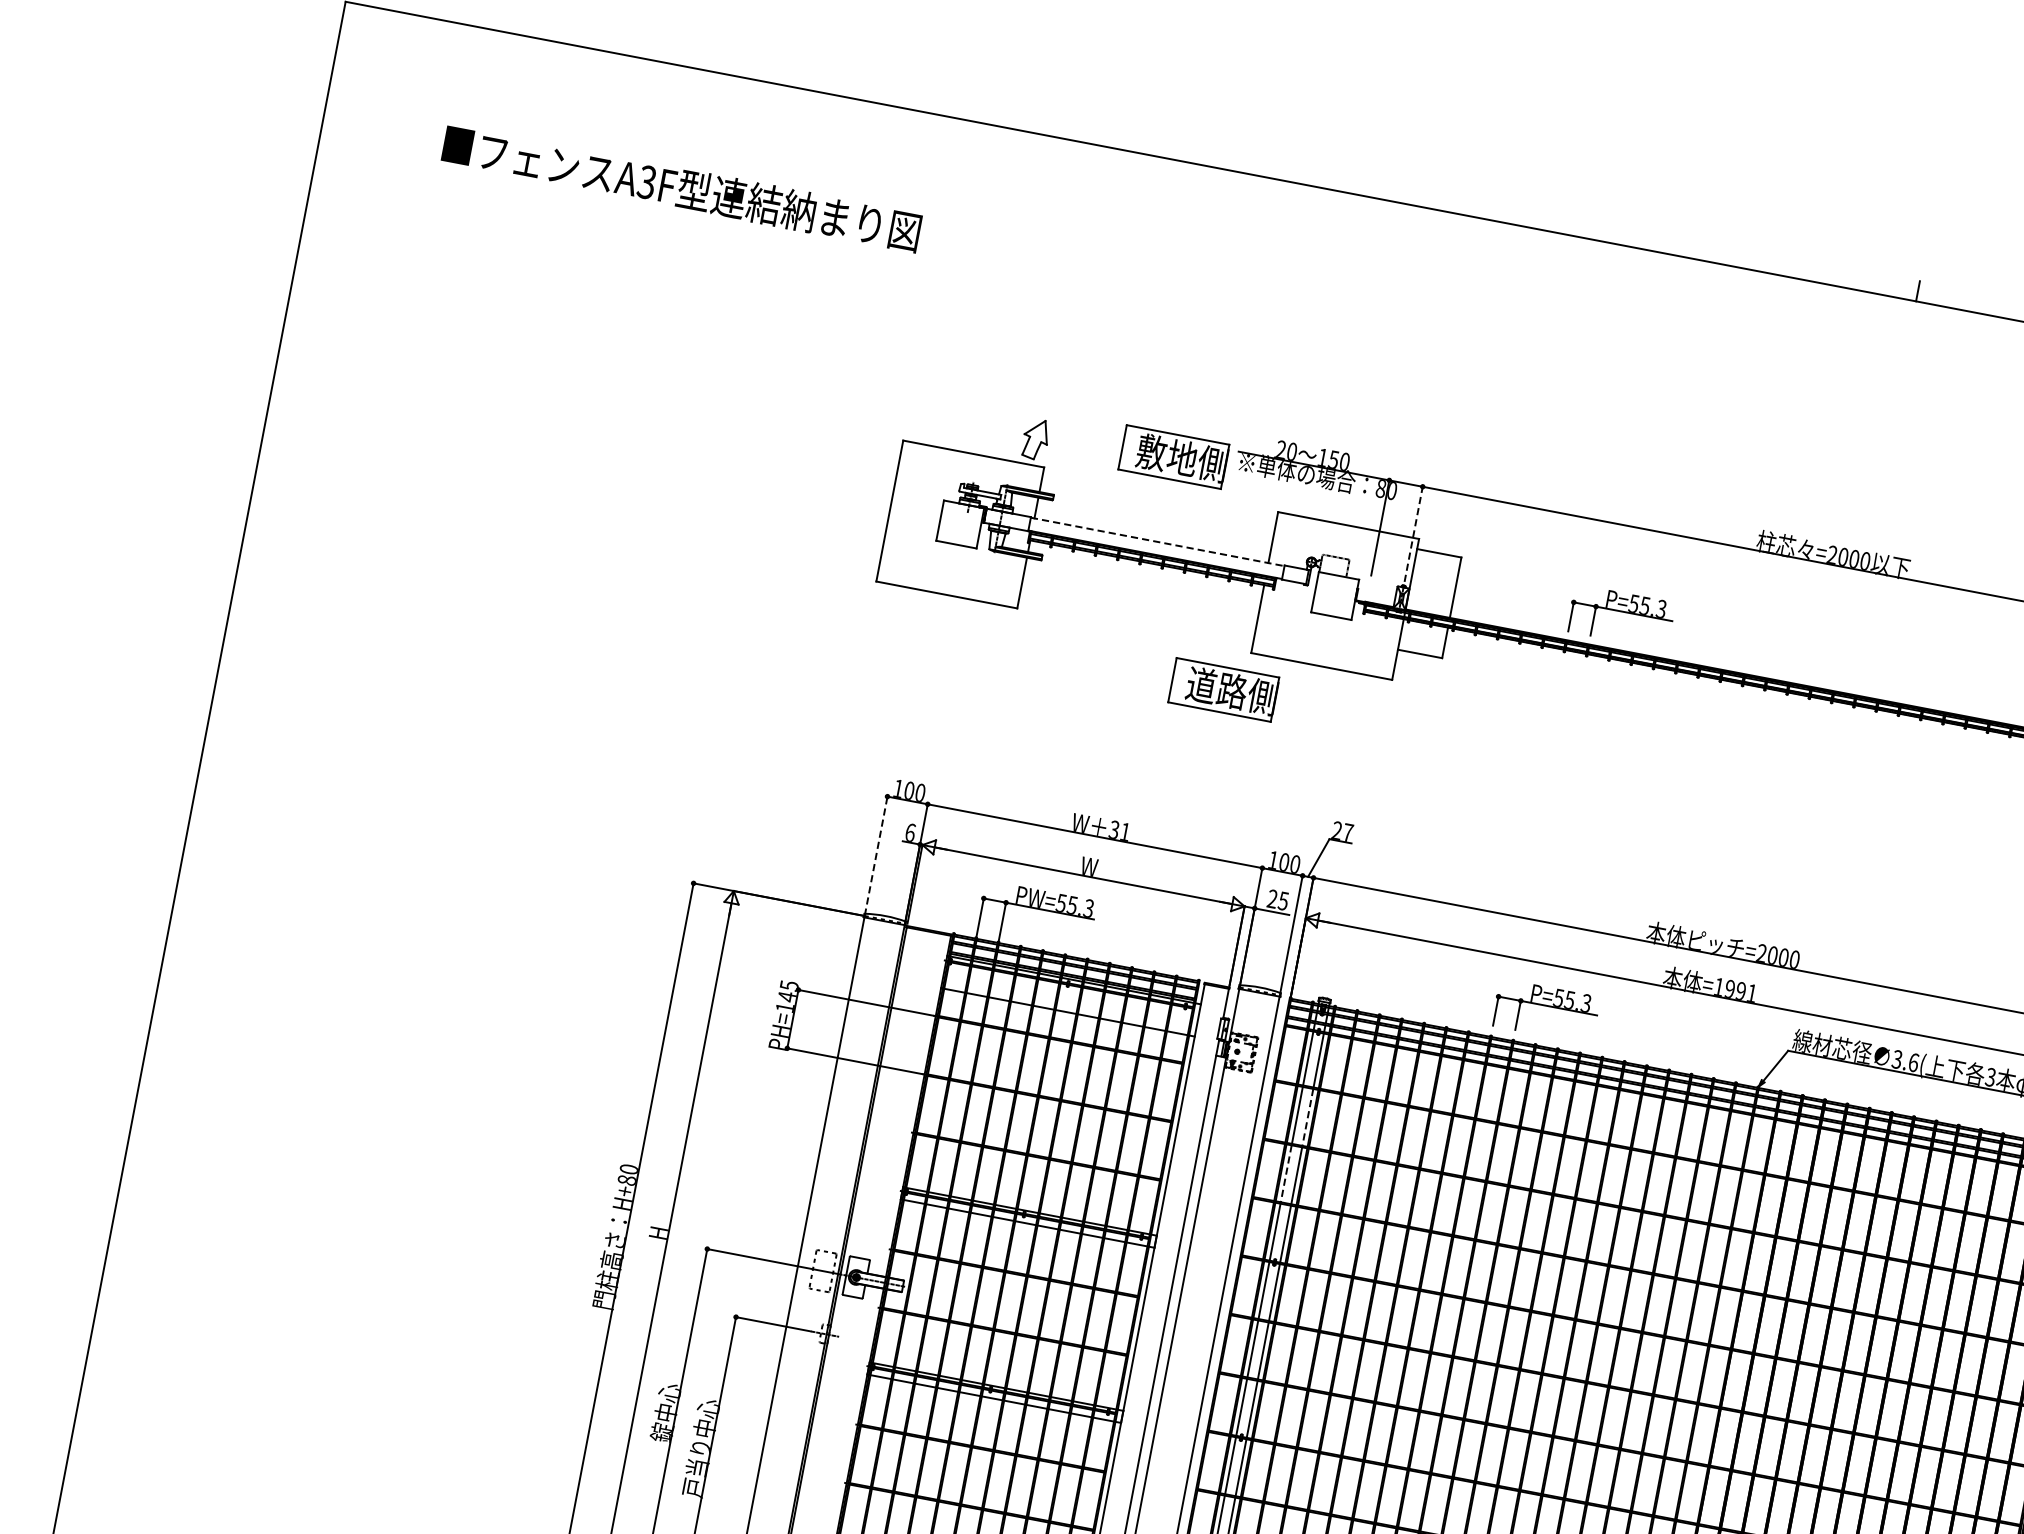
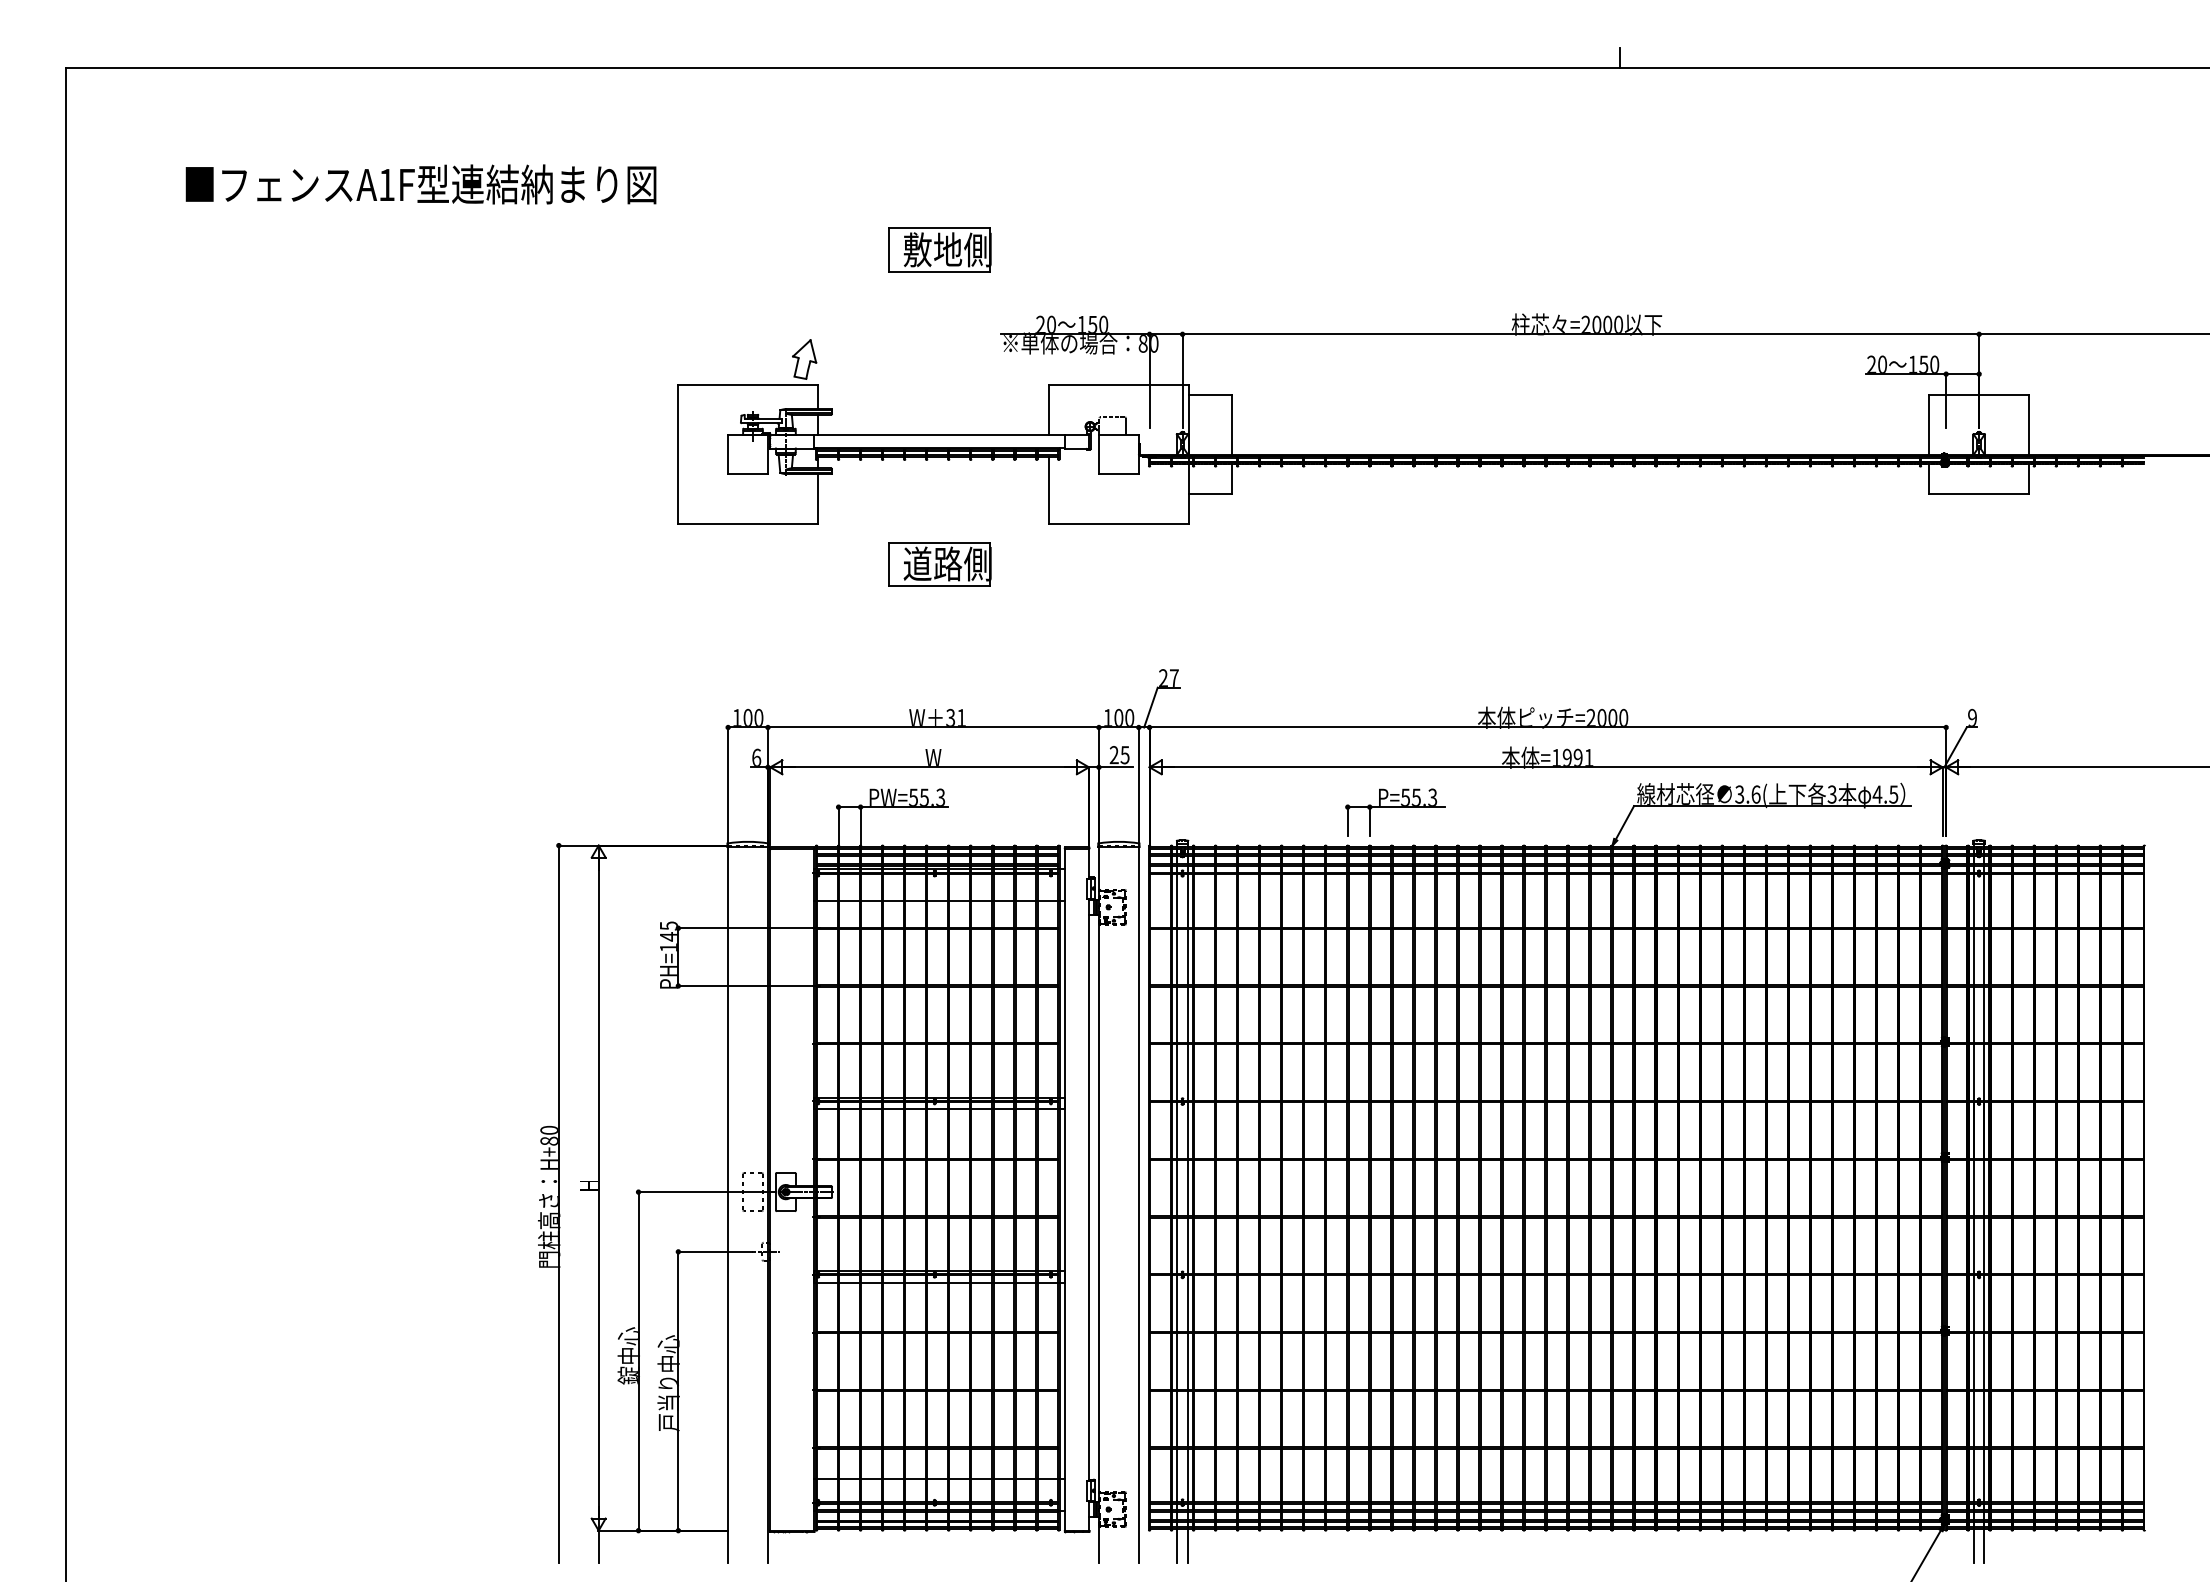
text: (646, 181) -> (386, 184), A3F -> A1F
part: (1173, 456) -> (939, 249), moved
line: (1413, 533) -> (1182, 380), dashed -> solid
line: (1158, 542) -> (940, 435), dashed -> solid
part: (1621, 616) -> (1395, 422), removed
part: (1223, 689) -> (939, 564), moved
line: (876, 855) -> (728, 785), dashed -> solid
line: (1307, 1117) -> (1187, 957), dashed -> solid
line: (1286, 1174) -> (1177, 1015), dashed -> solid

